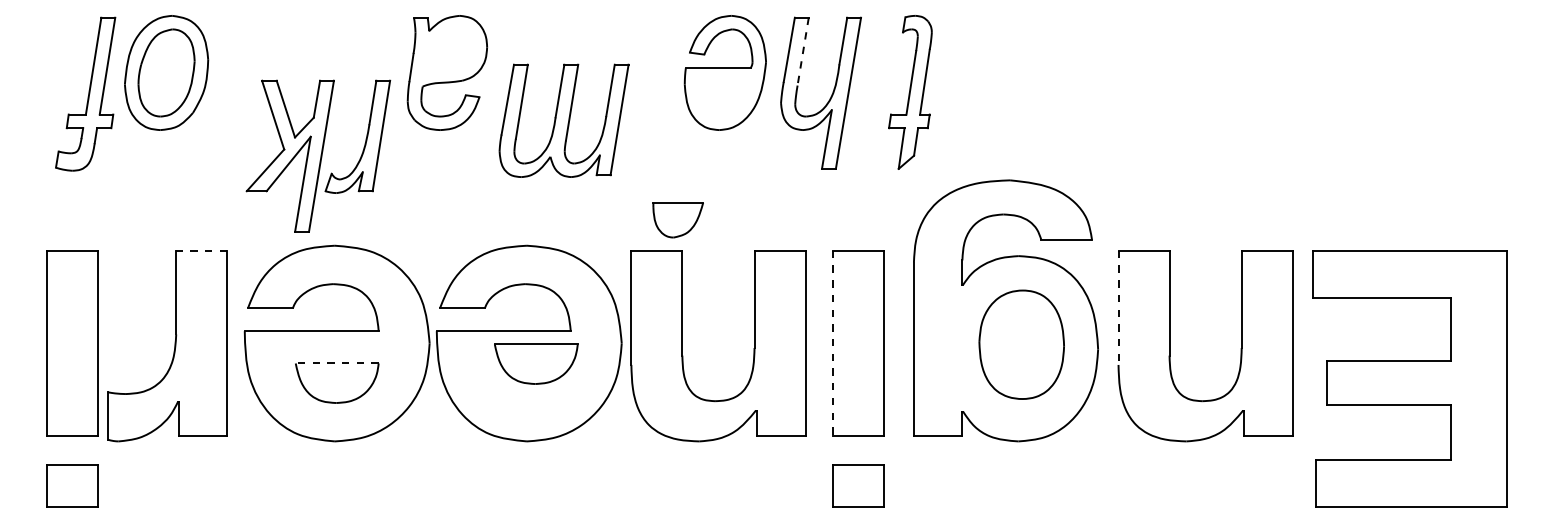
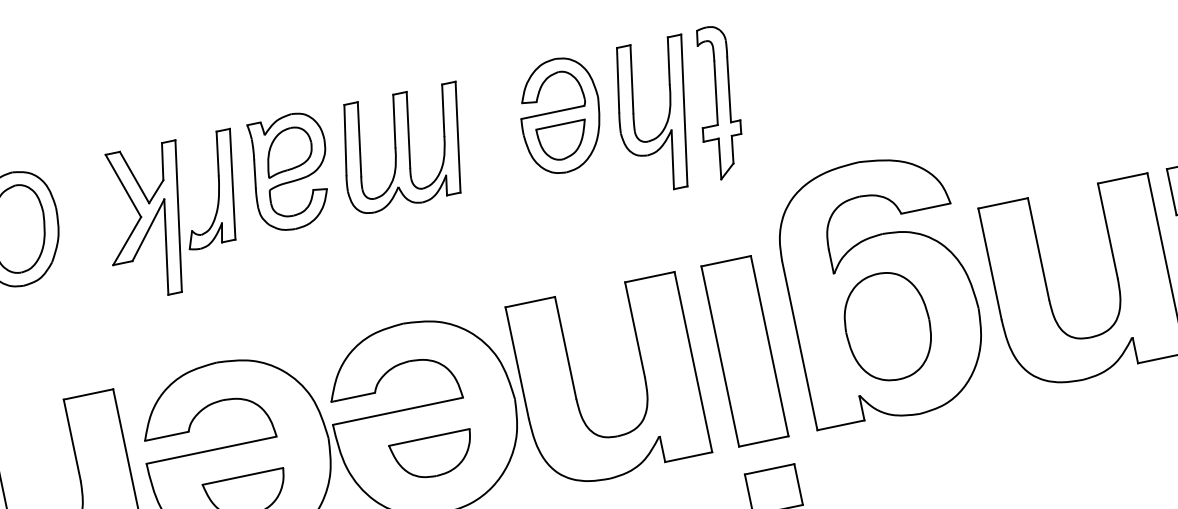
part: (448, 51) -> (287, 151), added
line: (803, 52) -> (632, 80), dashed -> solid
part: (910, 92) -> (717, 102), moved
part: (563, 120) -> (403, 149), moved
part: (318, 155) -> (175, 215), moved
part: (677, 220) -> (563, 142), moved
line: (201, 250) -> (88, 394), dashed -> solid
line: (1118, 308) -> (990, 264), dashed -> solid
line: (833, 343) -> (720, 356), dashed -> solid
part: (1021, 344) -> (887, 326), moved
line: (336, 363) -> (242, 476), dashed -> solid
part: (536, 363) -> (433, 455), moved

